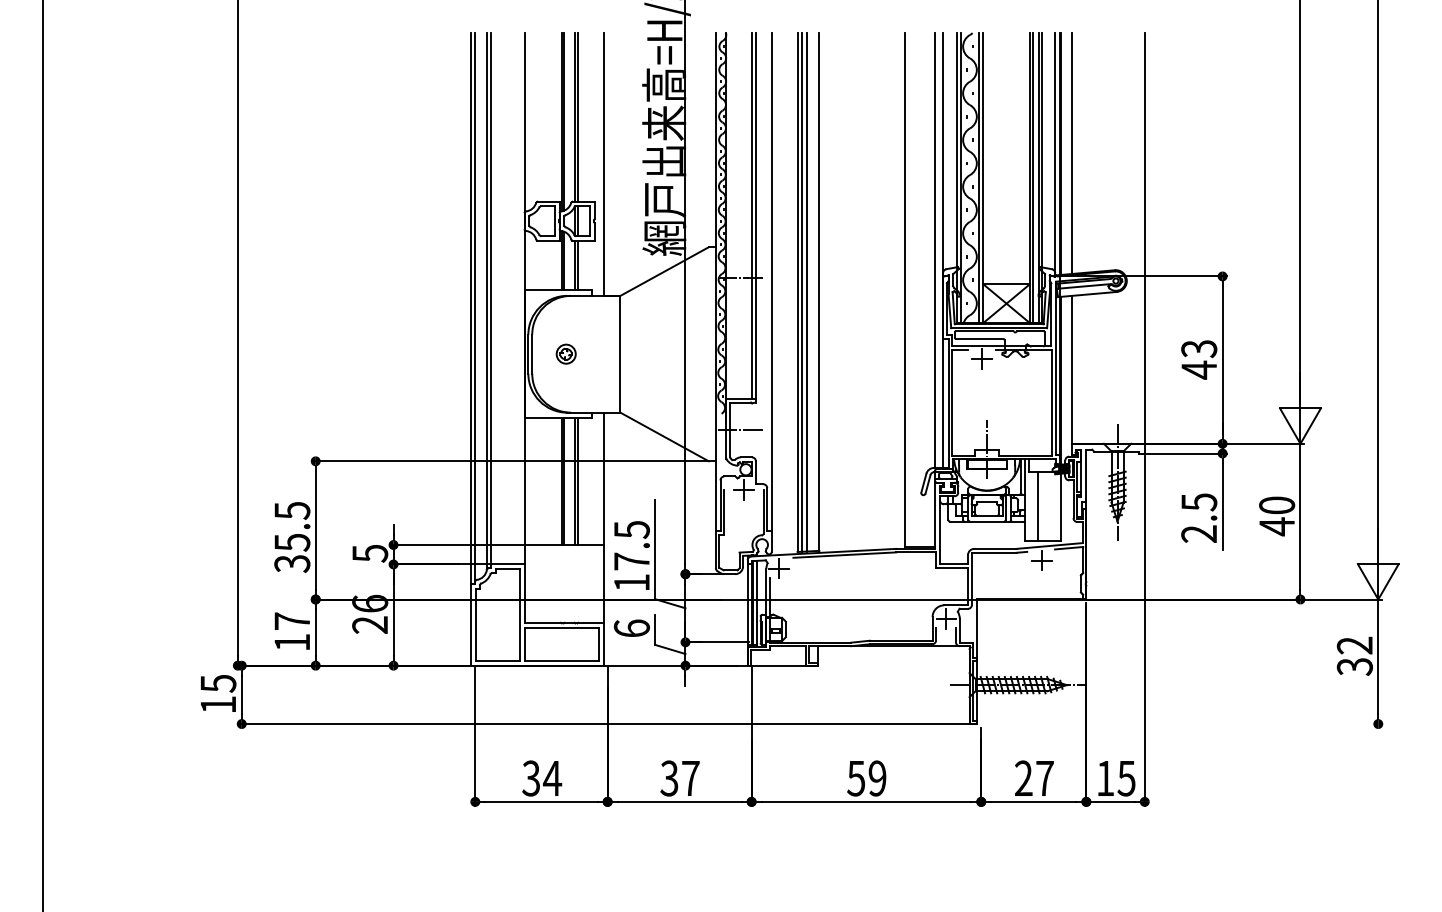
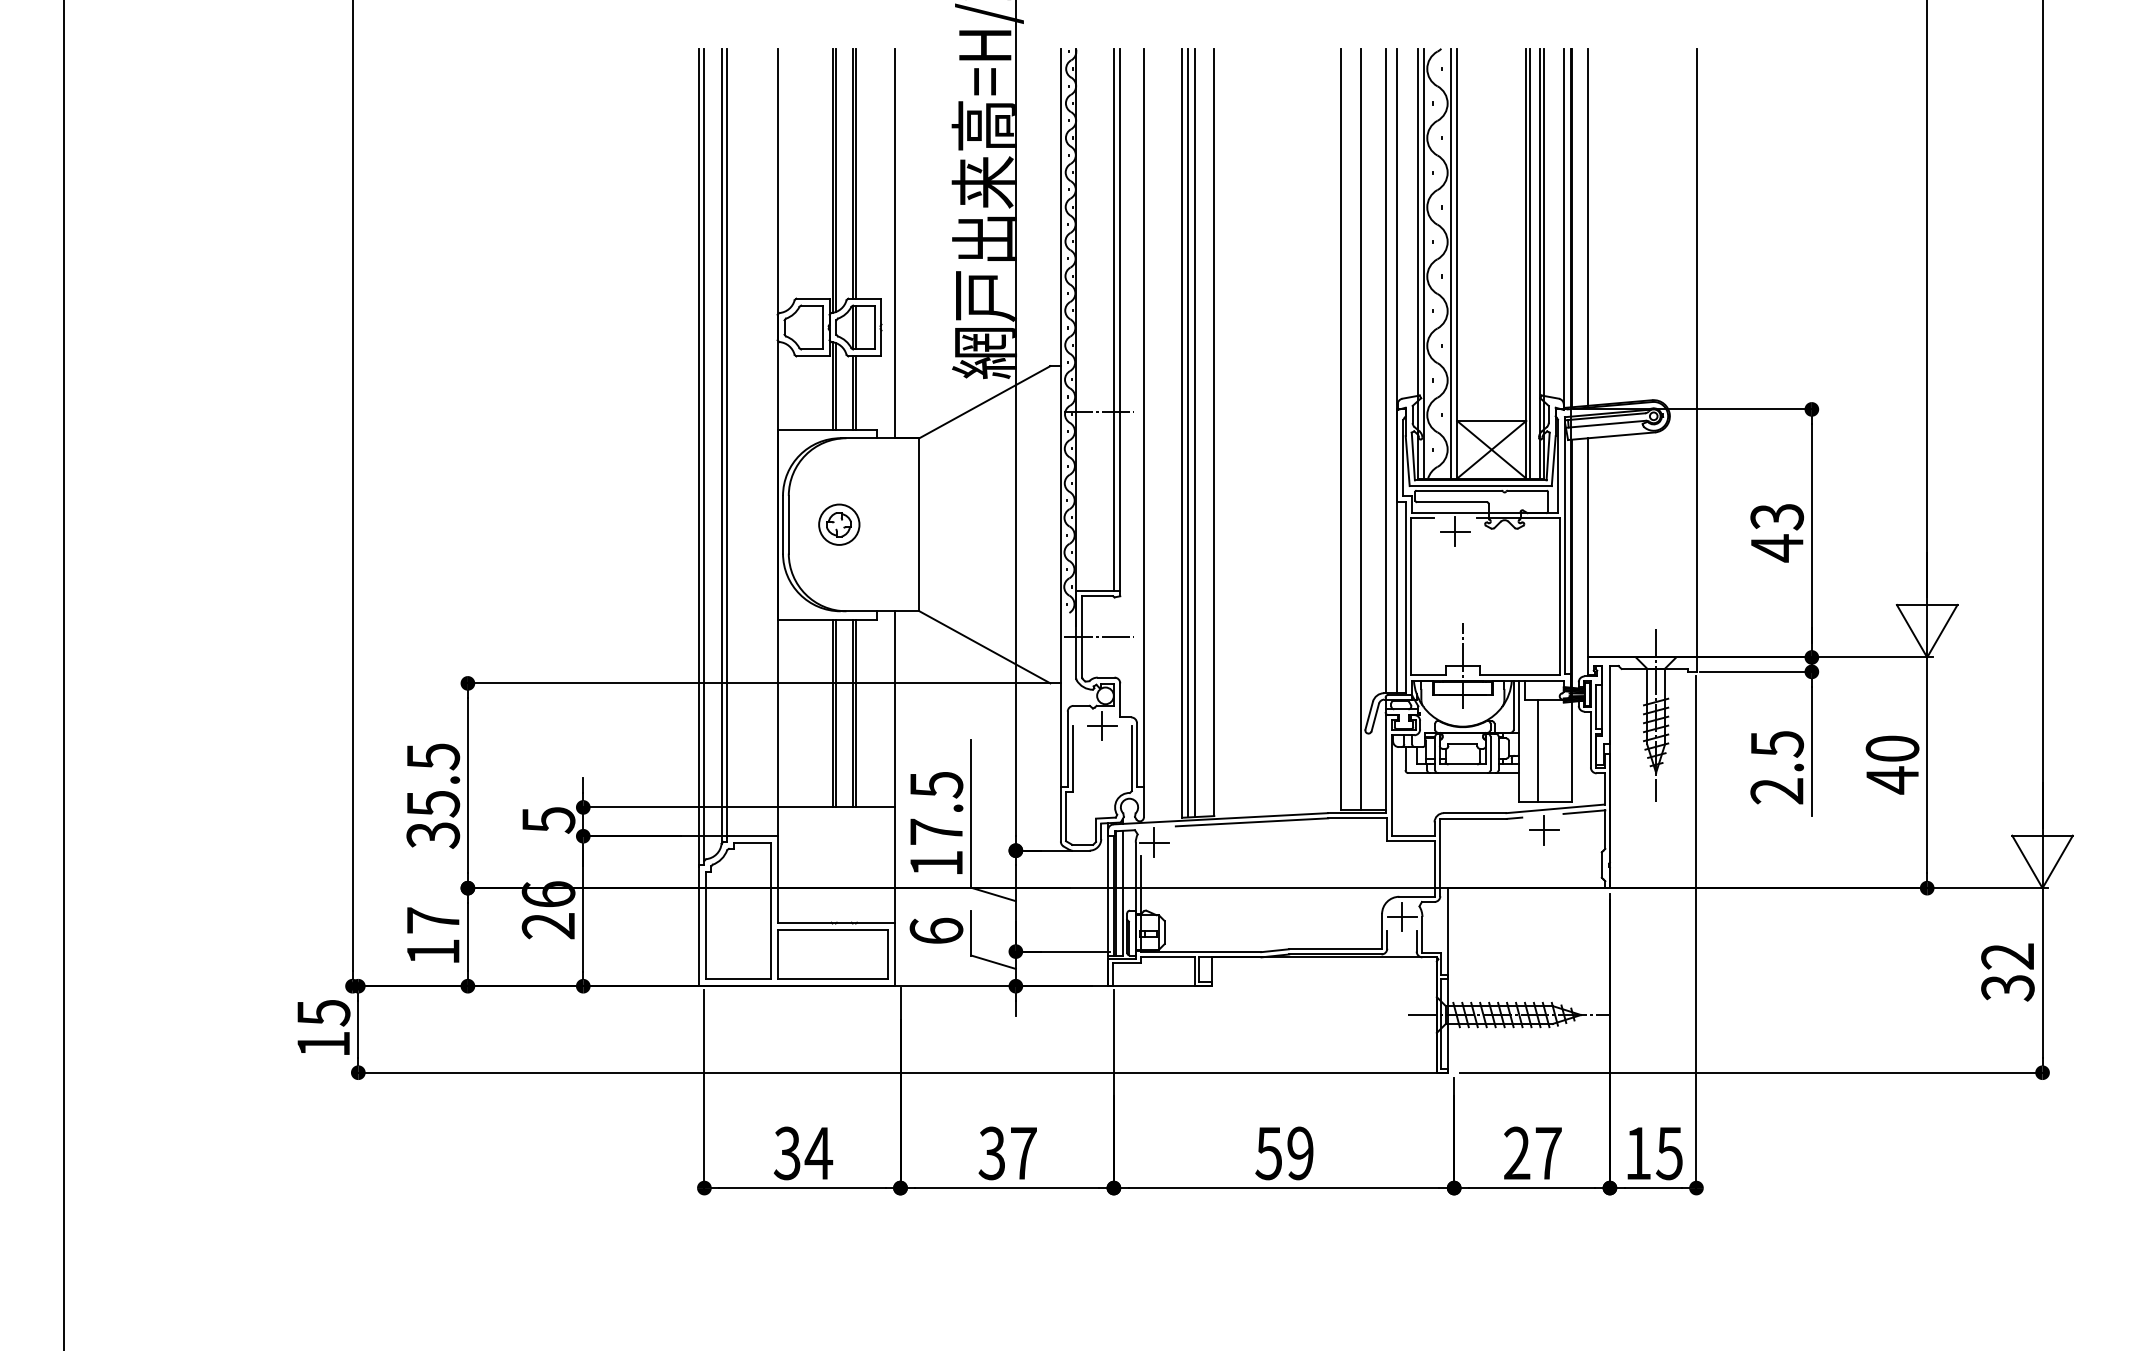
line: (918, 289) -> (1361, 428), added
part: (565, 353) -> (838, 523), size x1.43
line: (1183, 724) -> (1753, 1073), added

